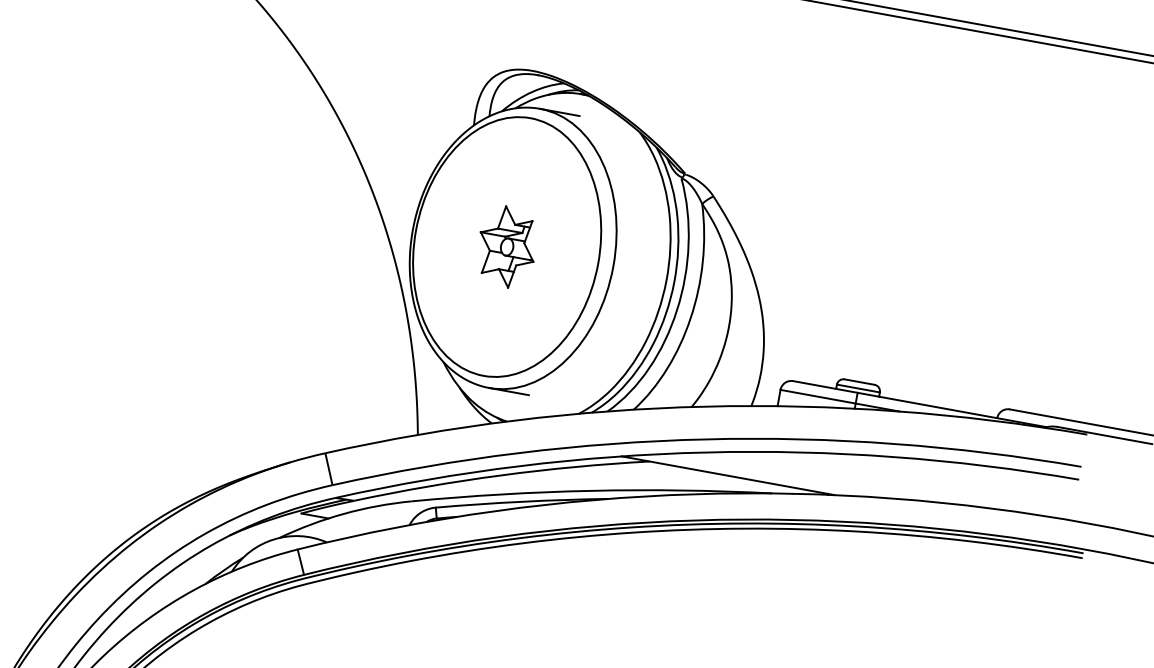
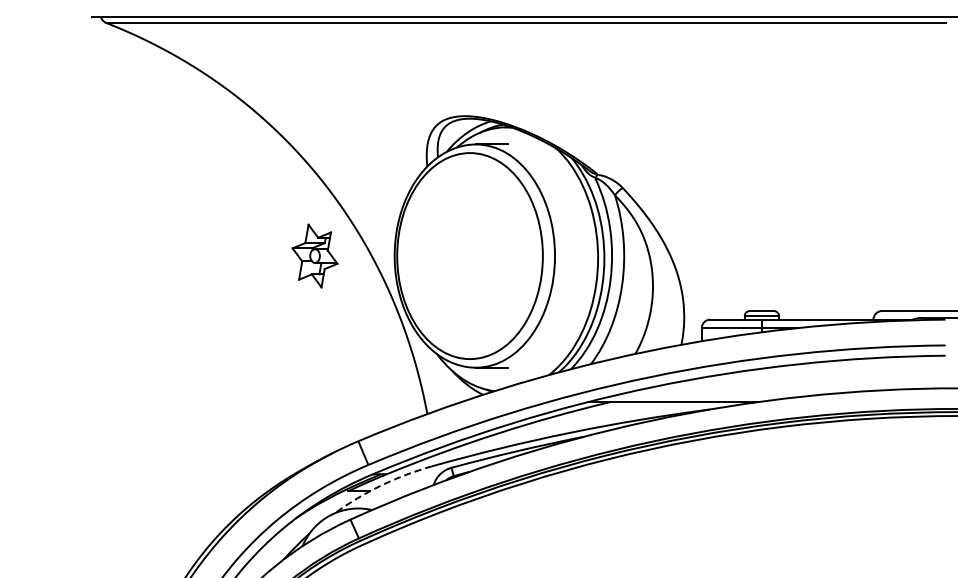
part: (506, 246) -> (314, 255), moved
arc: (344, 513) -> (381, 485), solid -> dashed

